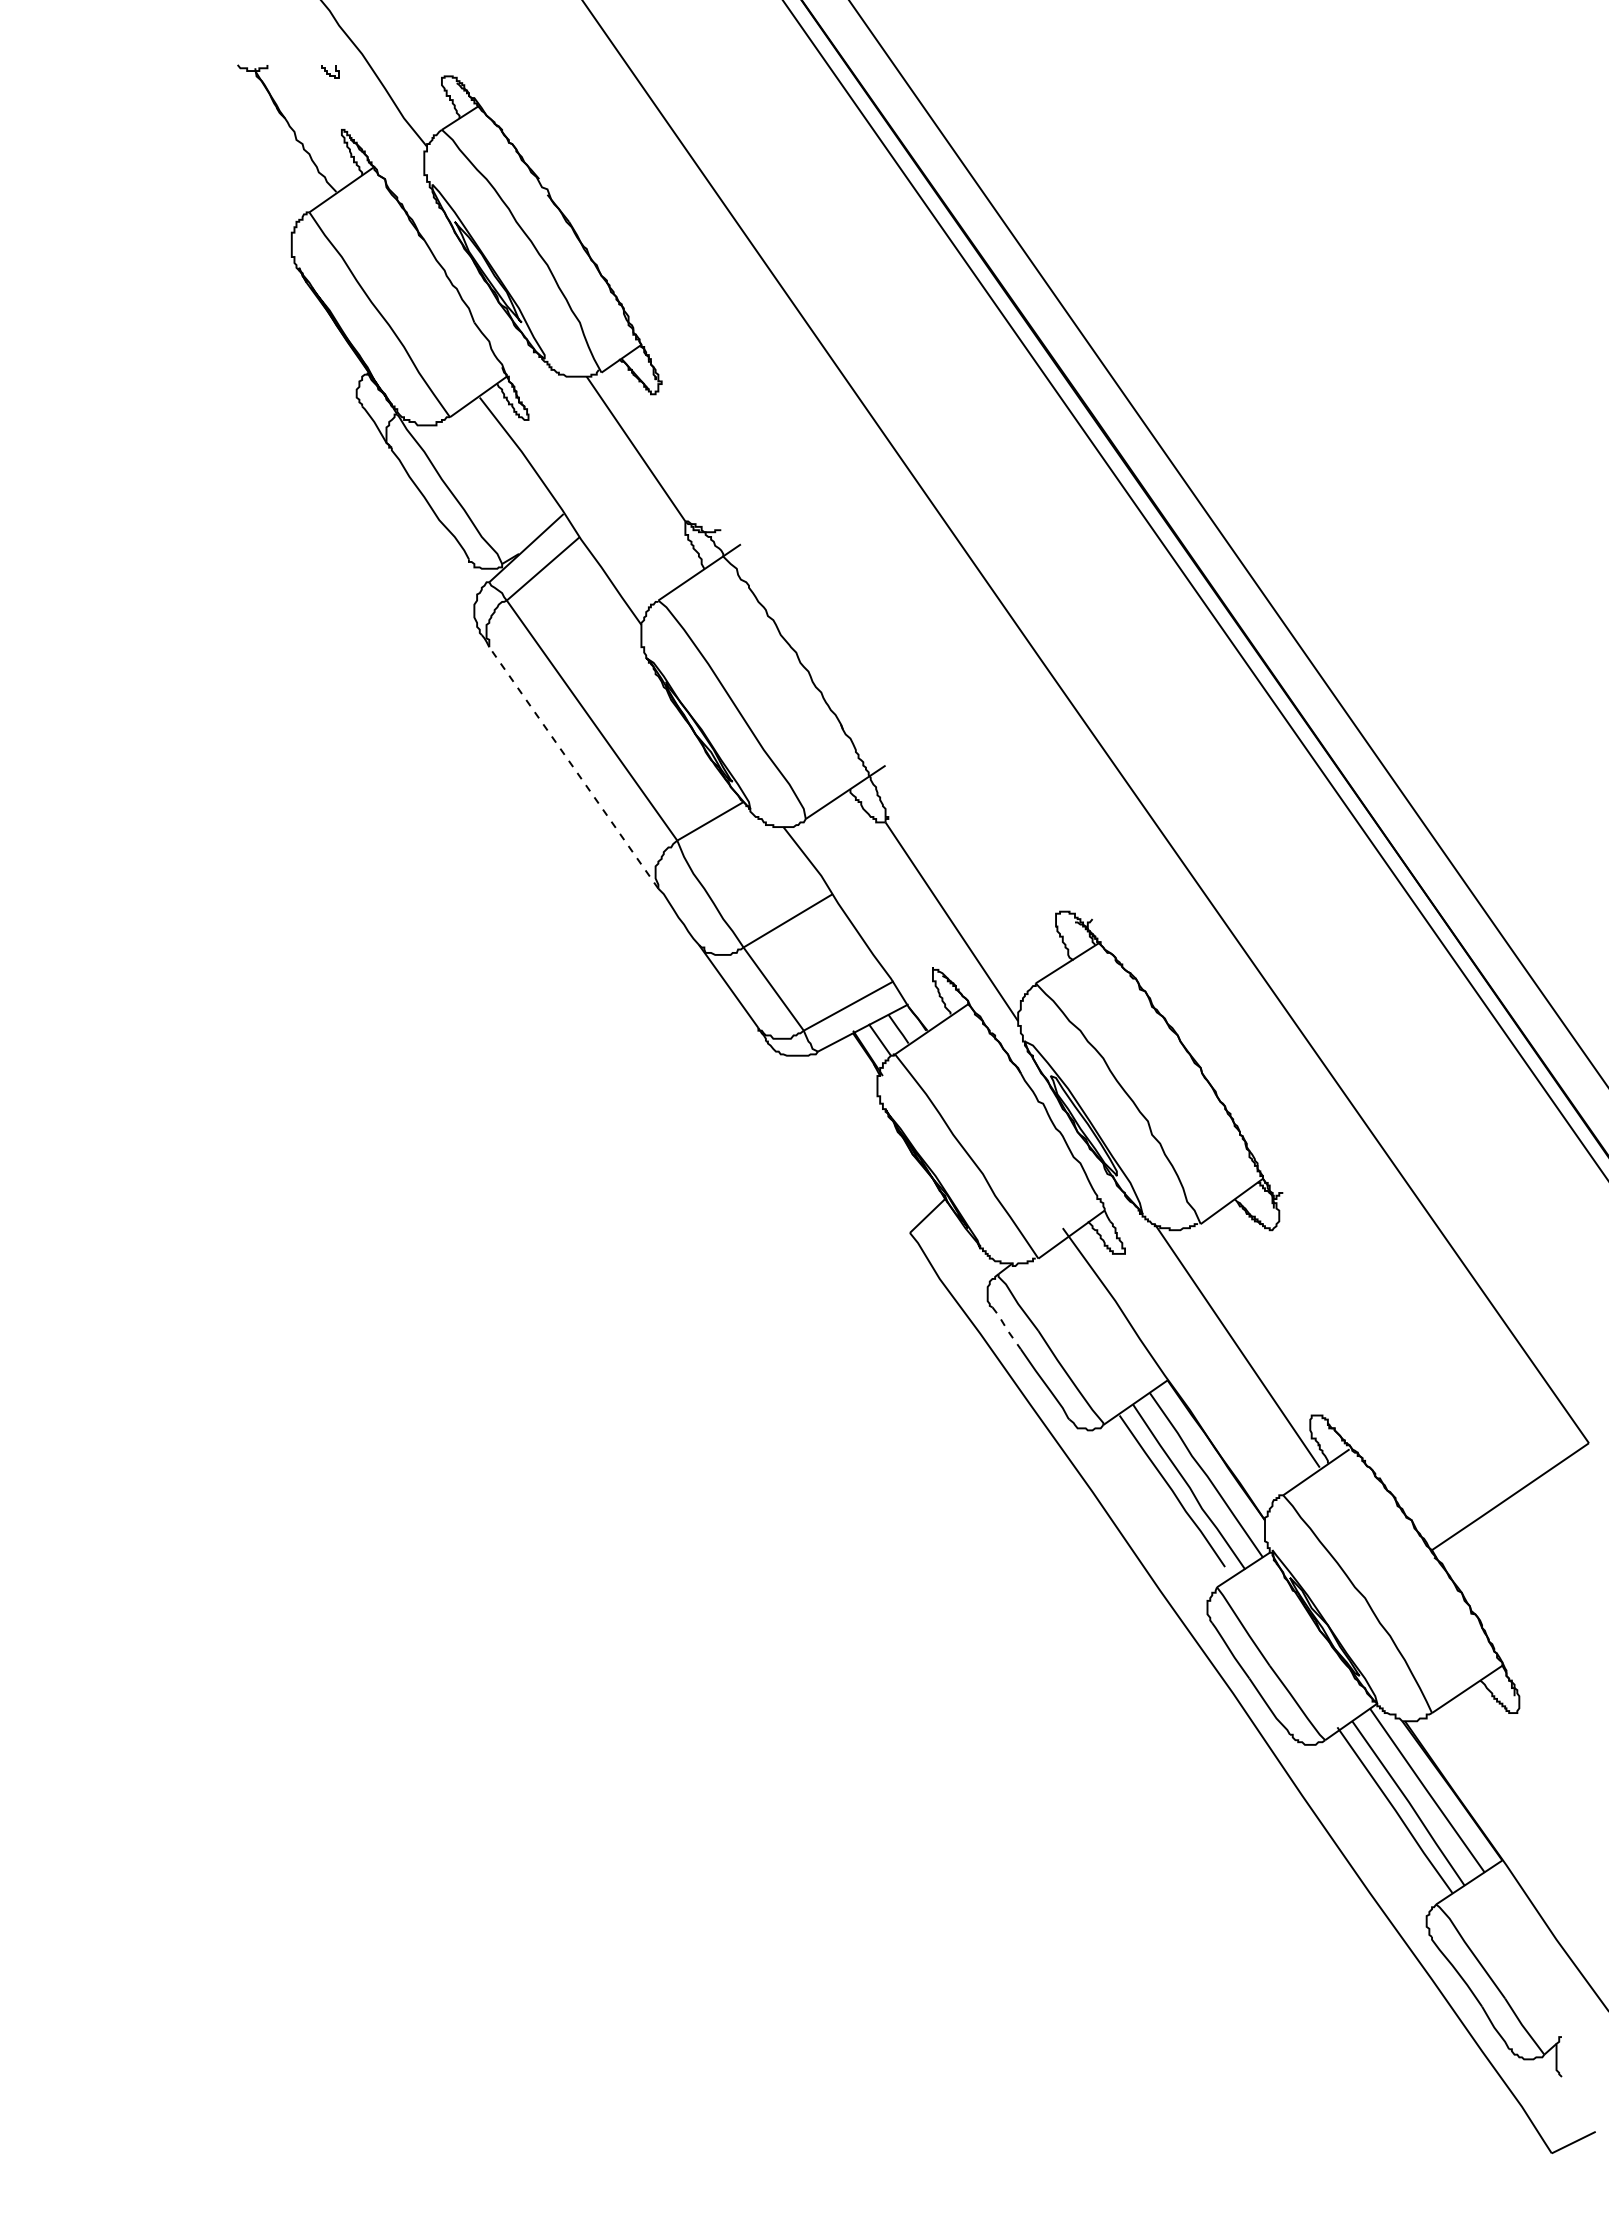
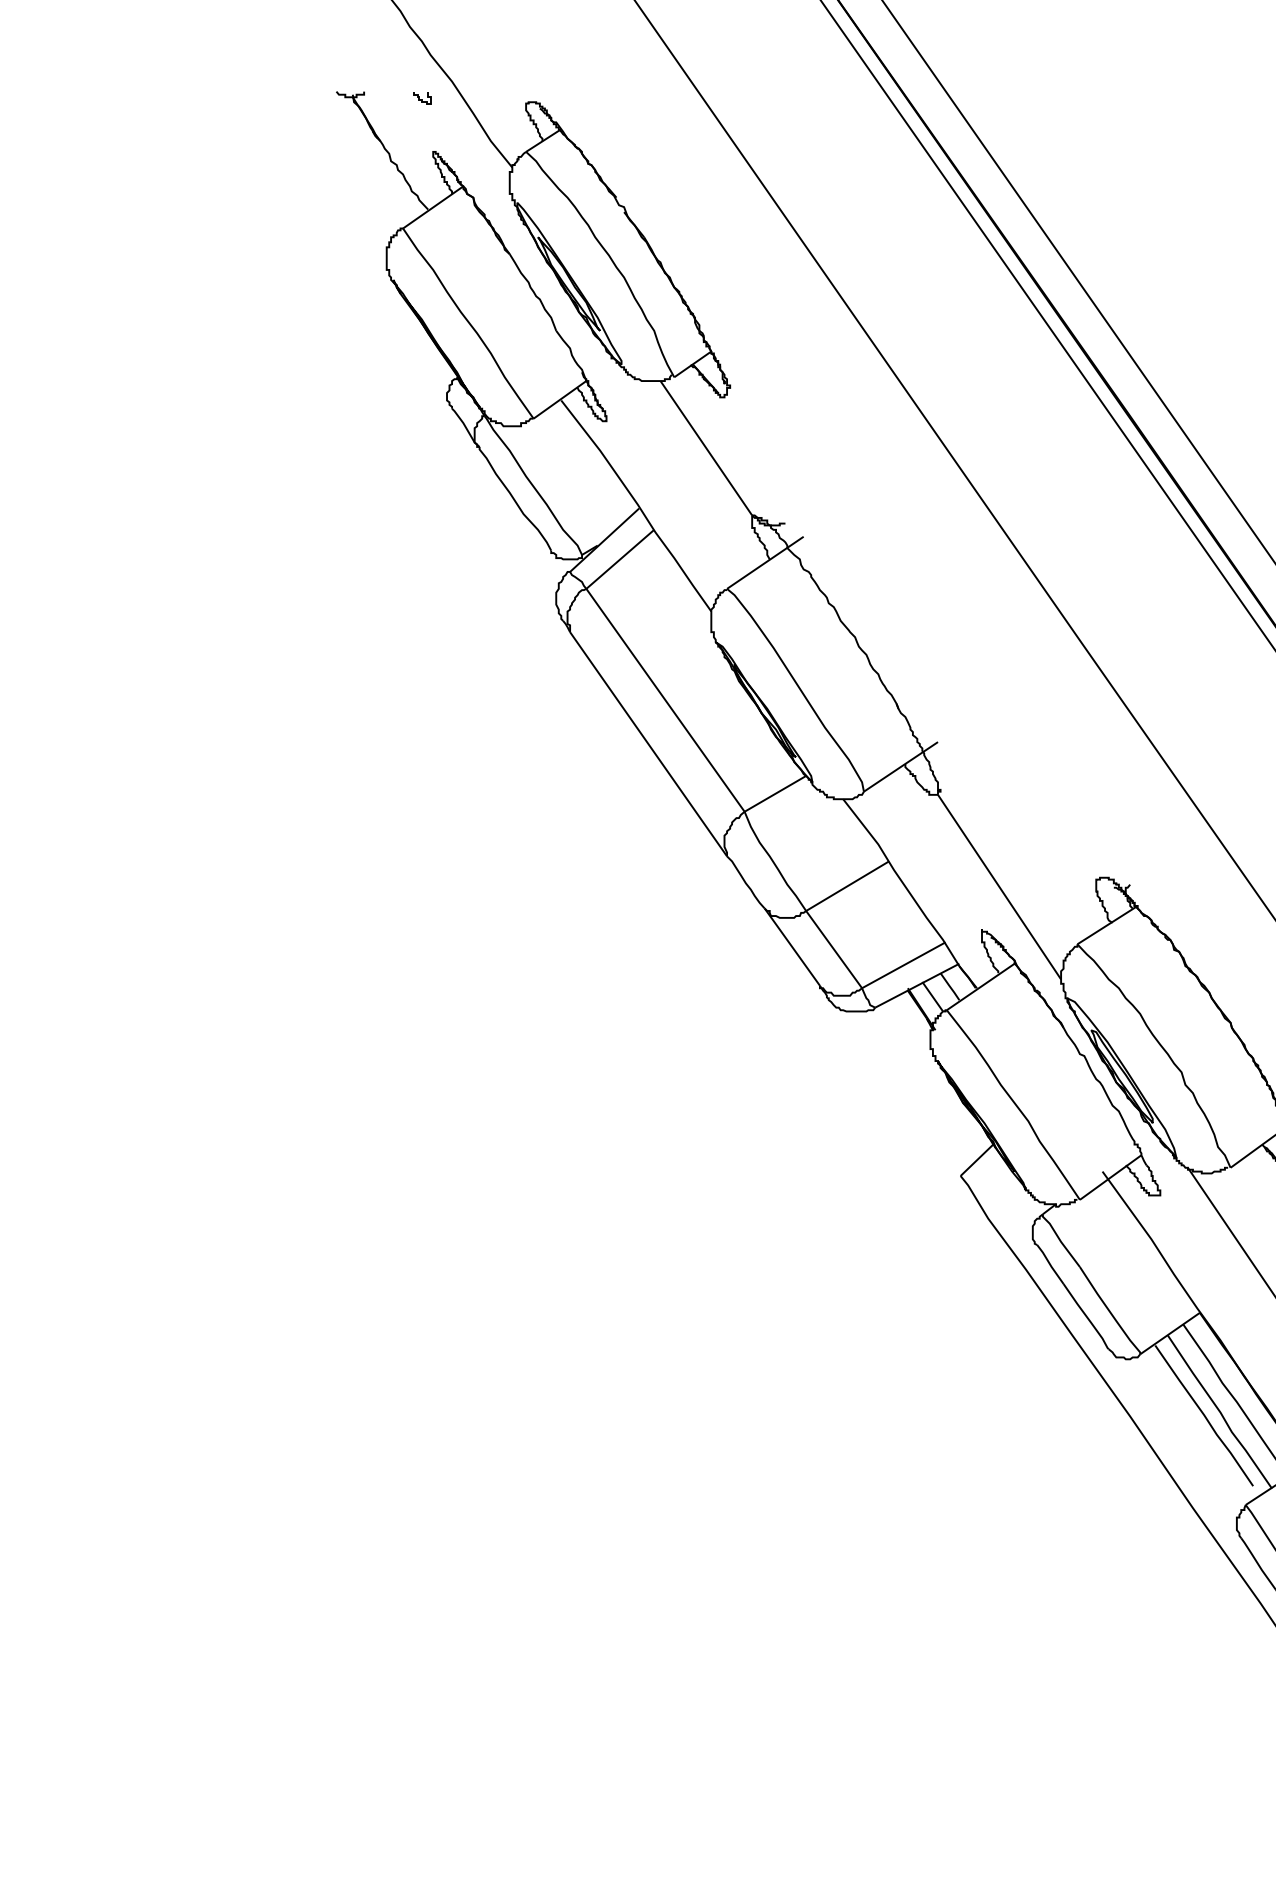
line: (573, 767) -> (648, 743), dashed -> solid
line: (1006, 1328) -> (1050, 1264), dashed -> solid

